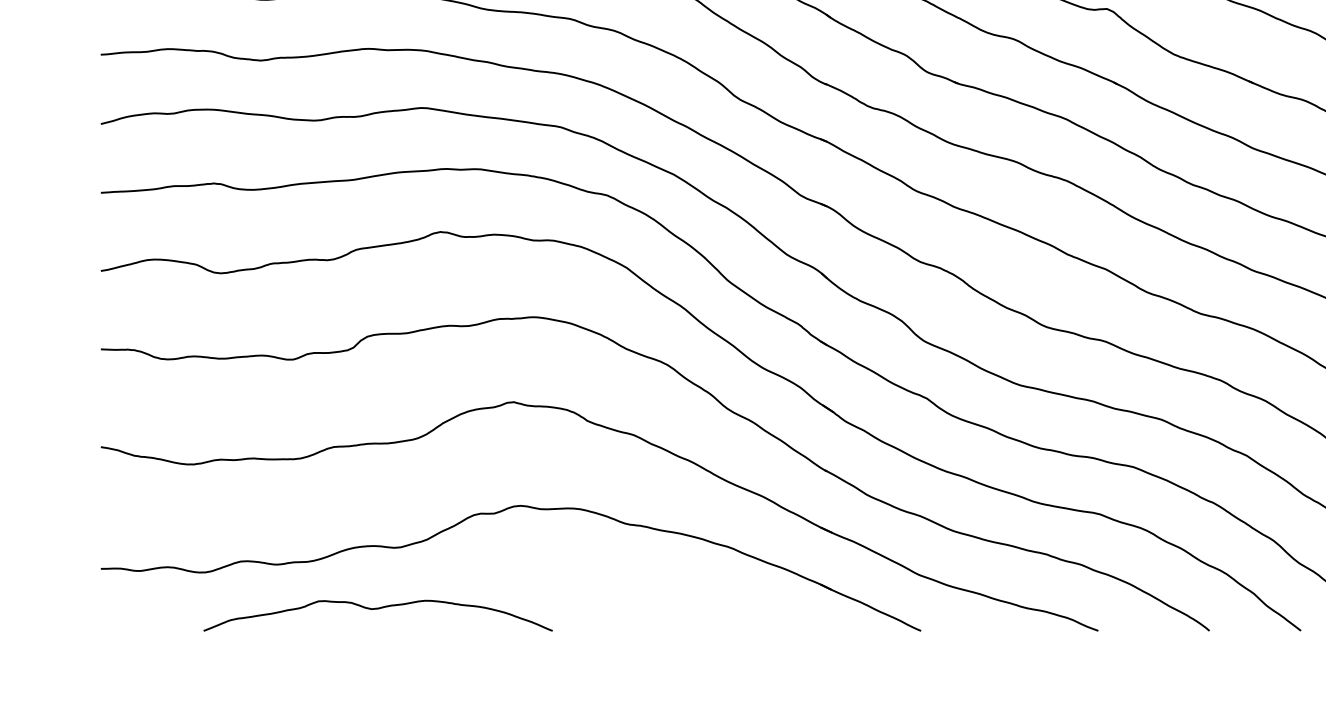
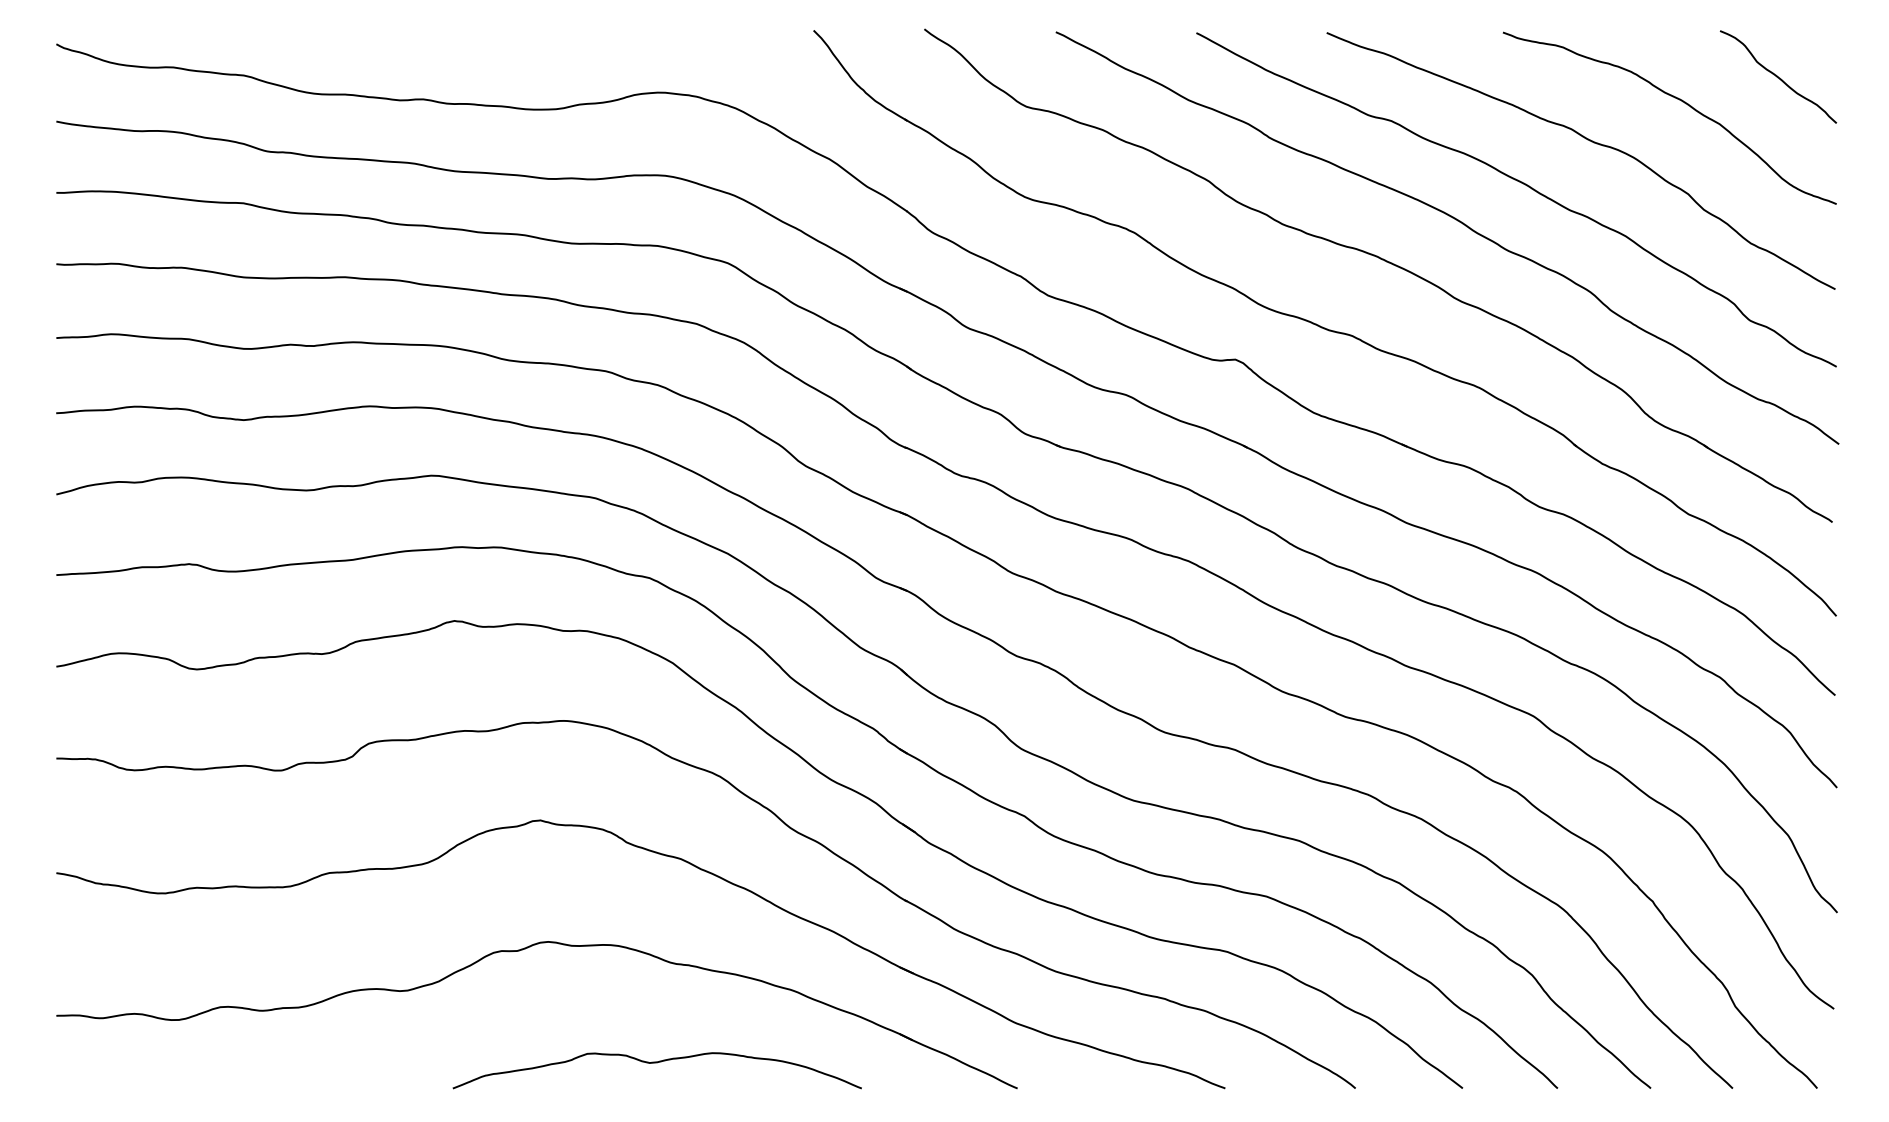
curve: (377, 609) -> (656, 1063), moved

